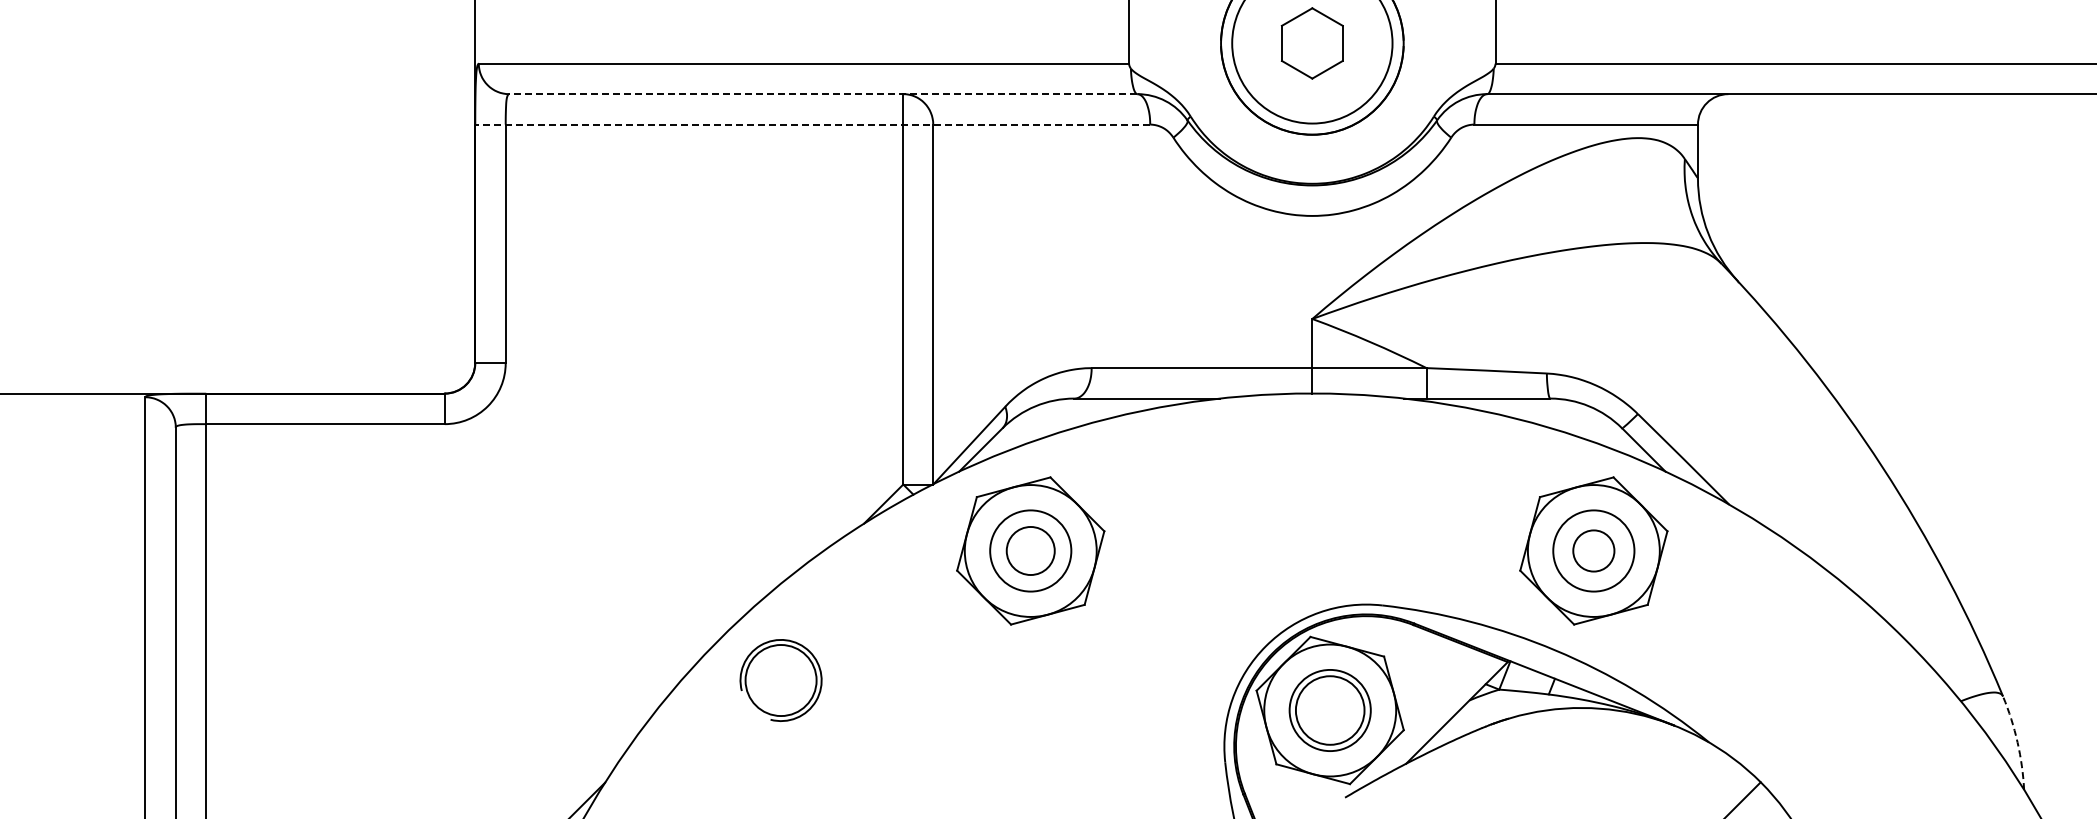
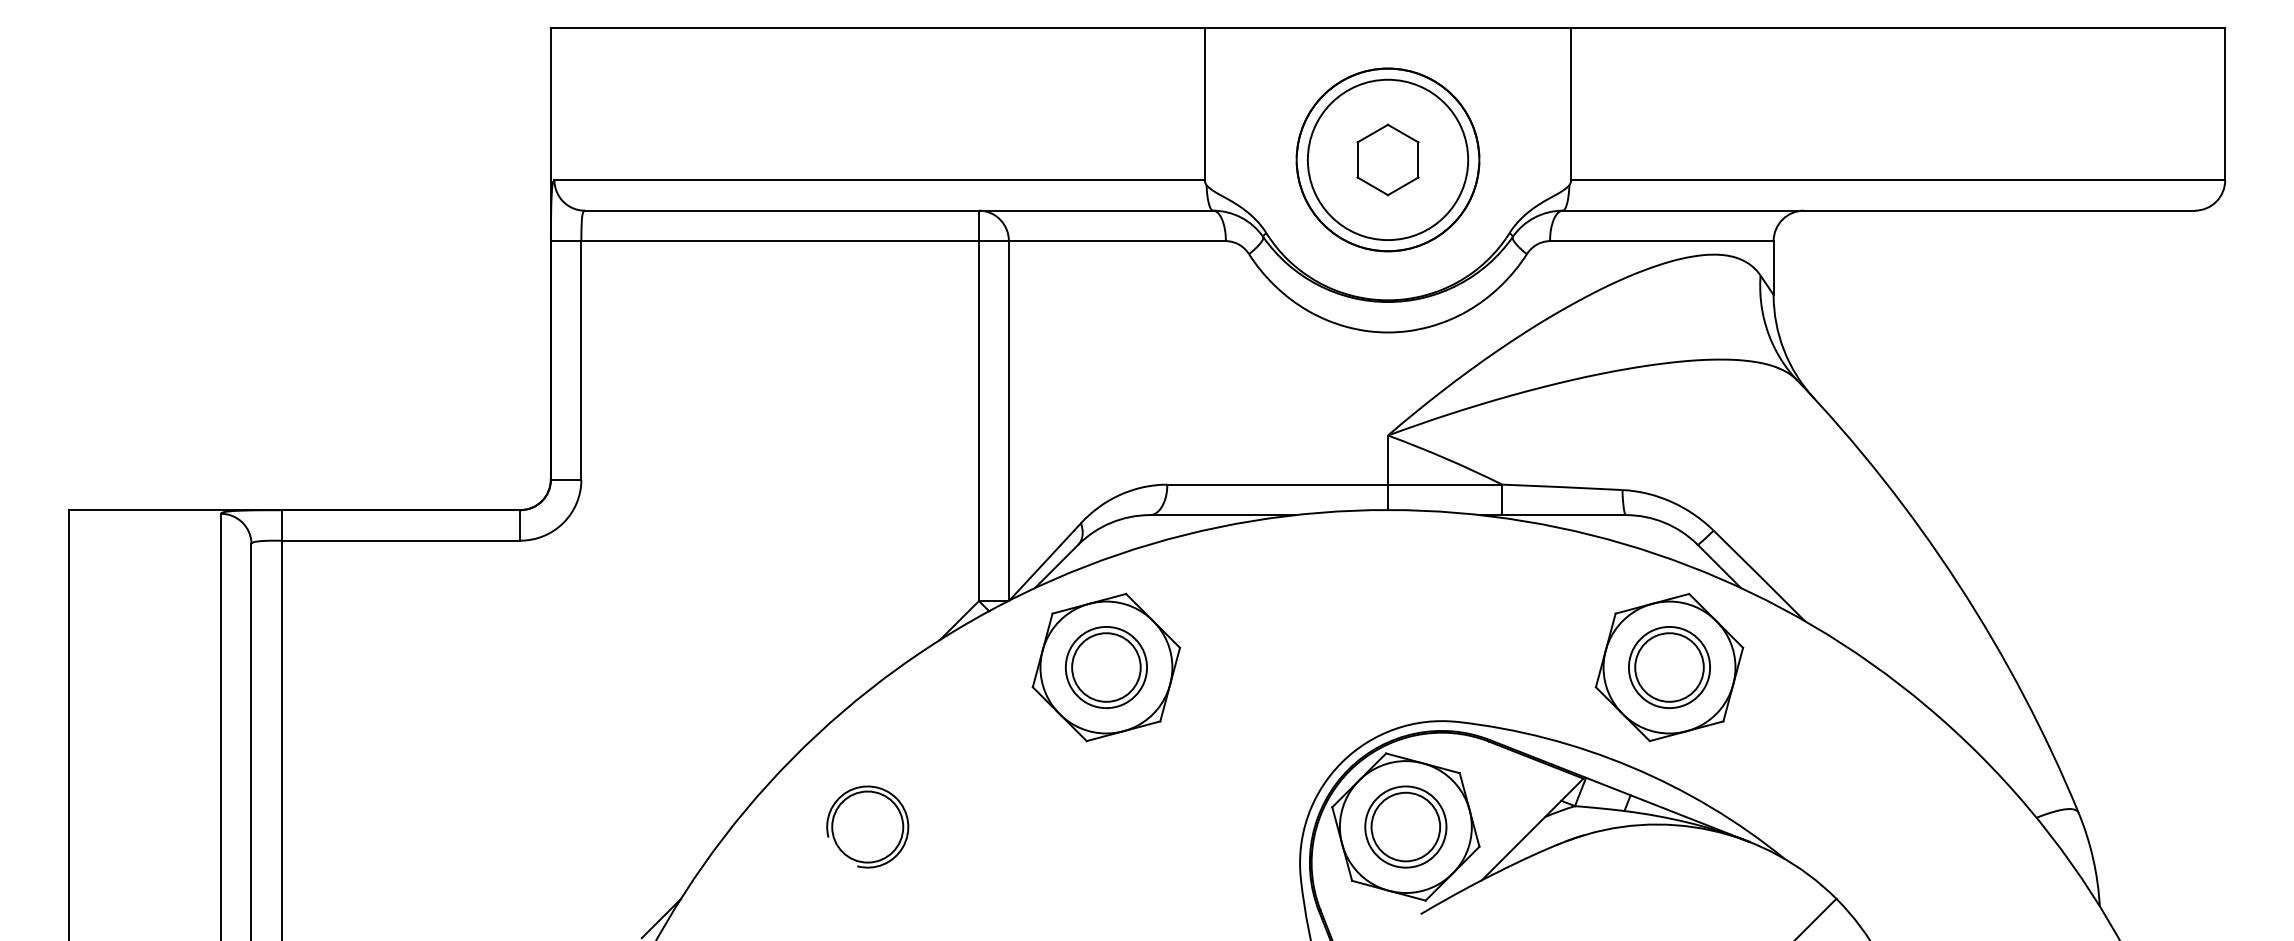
line: (822, 93) -> (898, 210), dashed -> solid
line: (811, 124) -> (887, 241), dashed -> solid
circle: (1030, 550) -> (1106, 667), size x1.43
circle: (1593, 550) -> (1669, 667), size x1.67
part: (780, 679) -> (867, 826), moved
arc: (2017, 741) -> (2093, 858), dashed -> solid

